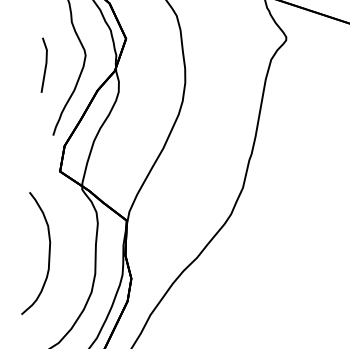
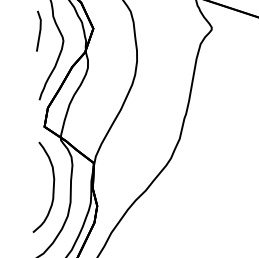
line: (45, 64) -> (39, 30), moved
curve: (47, 253) -> (52, 187), moved

